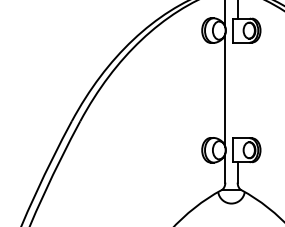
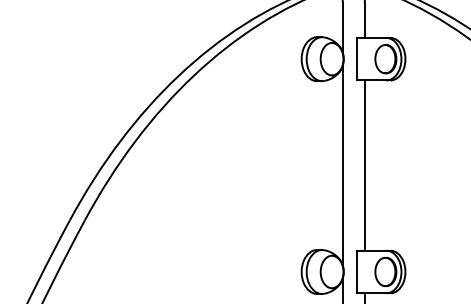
line: (237, 90) -> (364, 165), added

